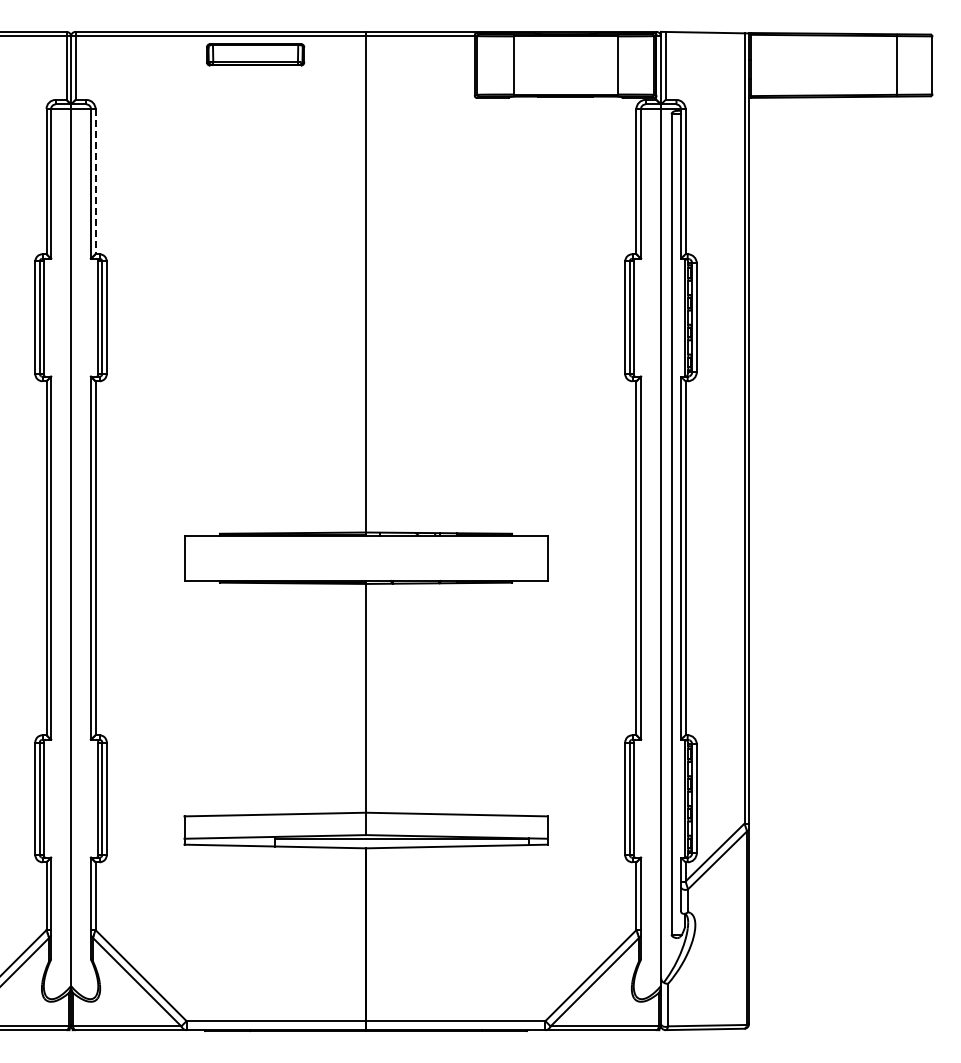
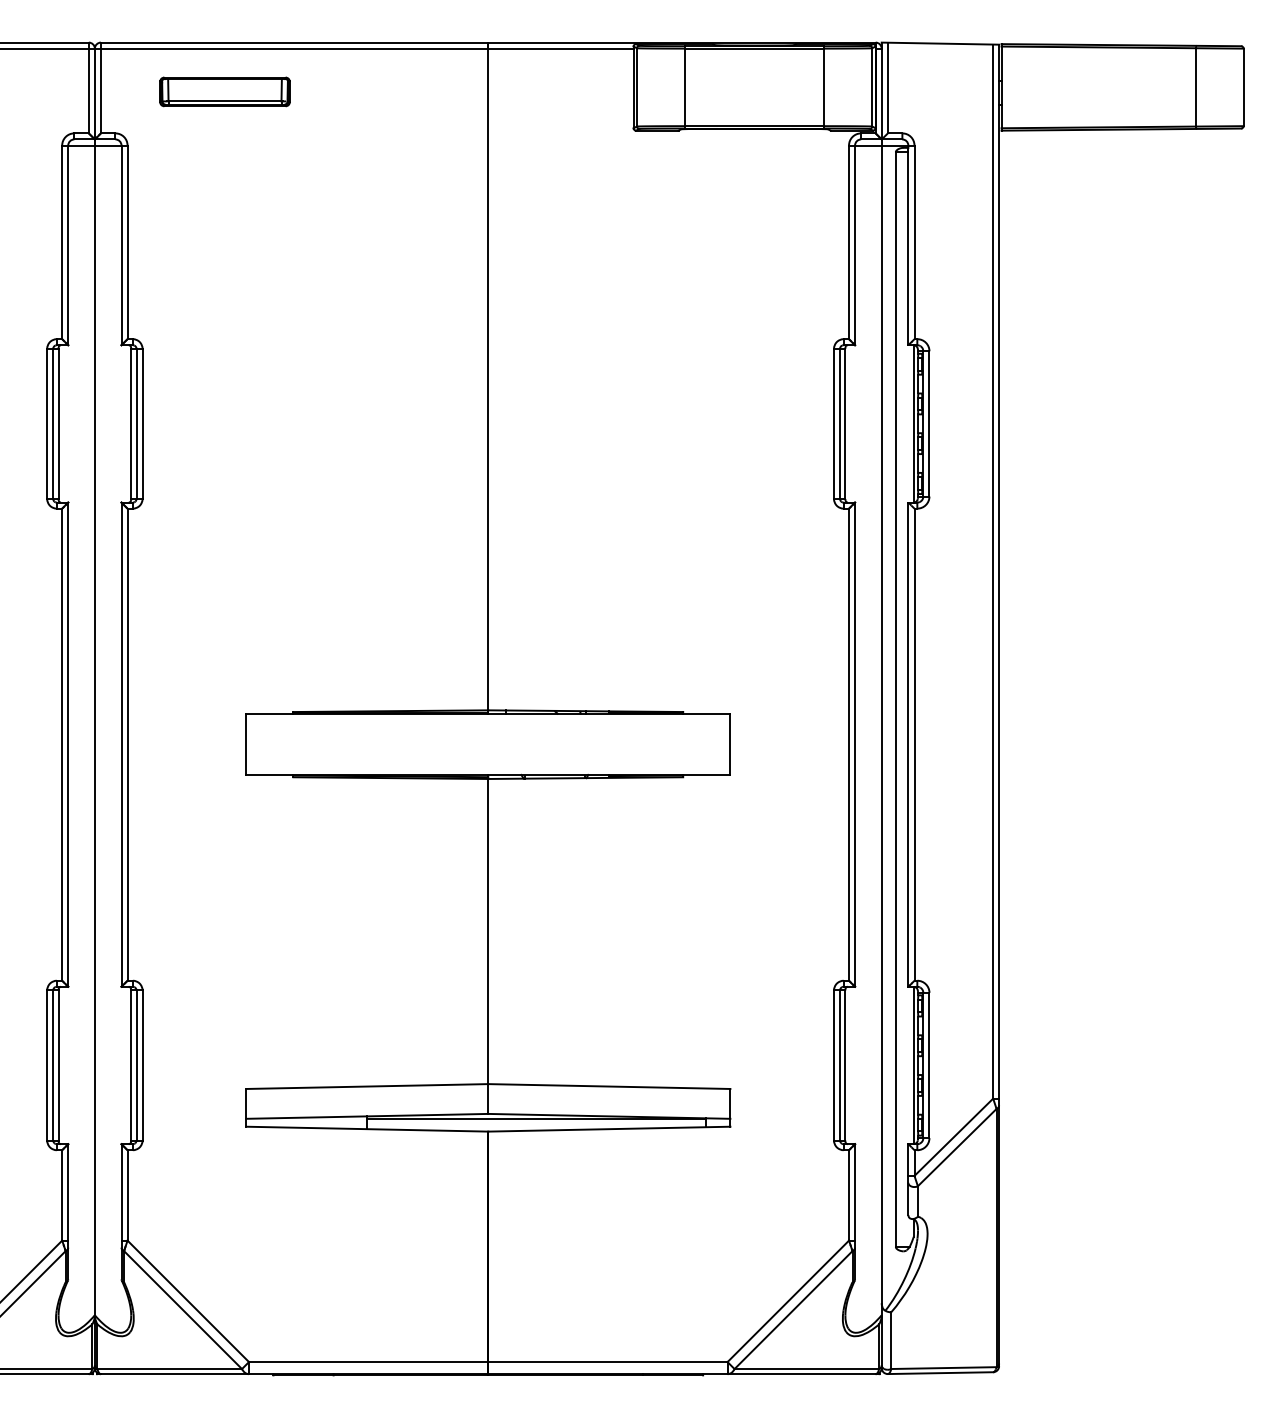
part: (255, 54) -> (224, 91), moved
line: (95, 181) -> (127, 242), dashed -> solid

